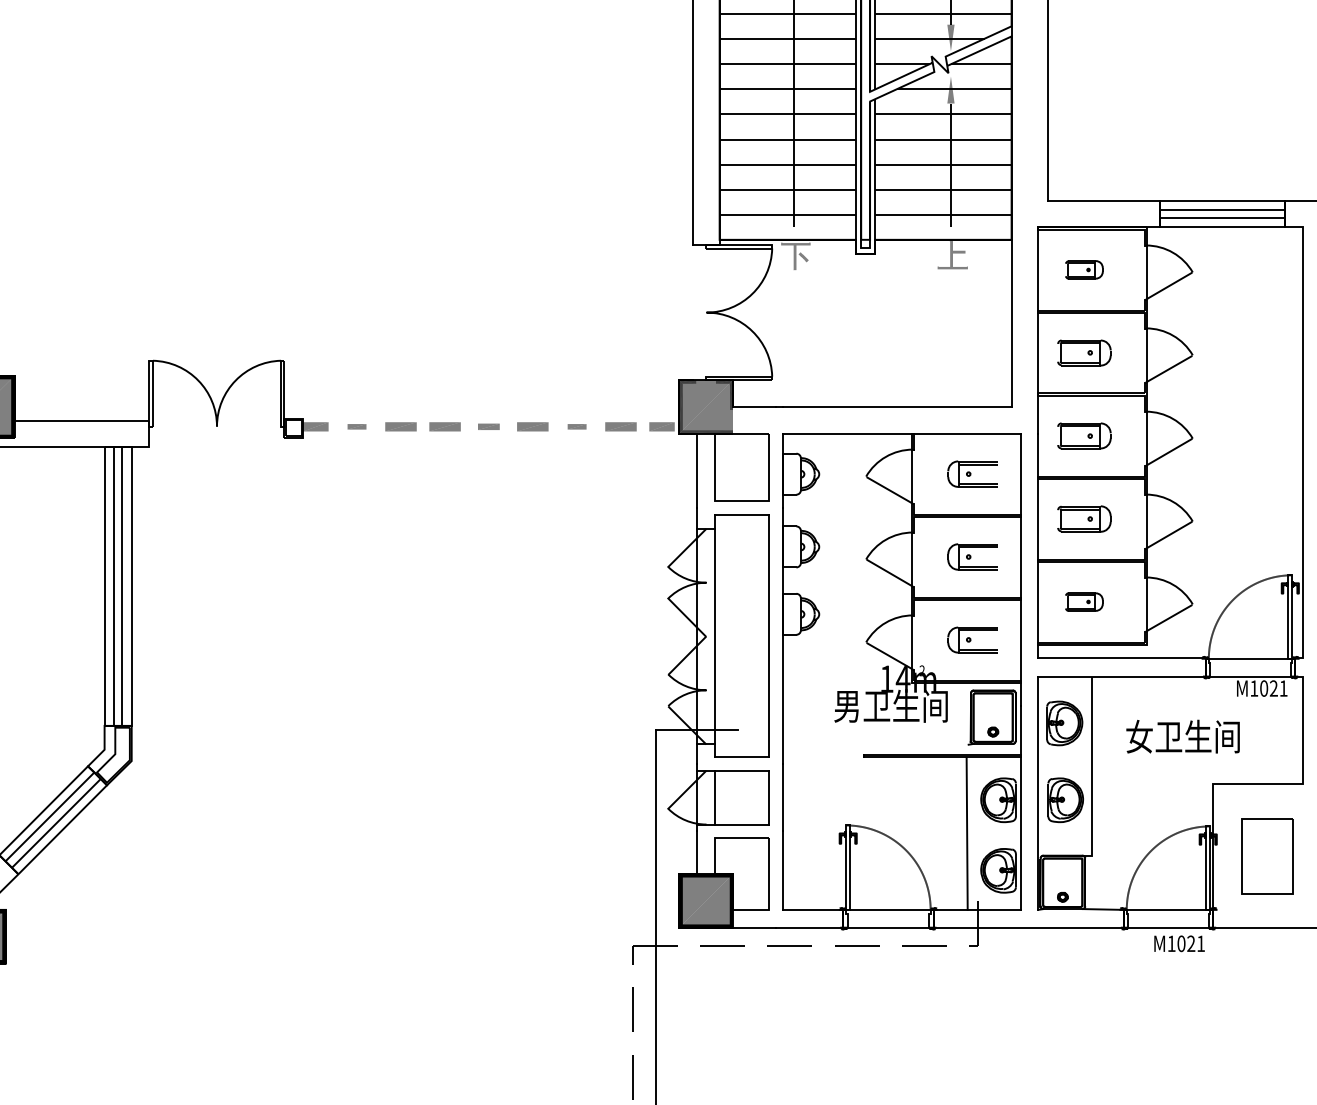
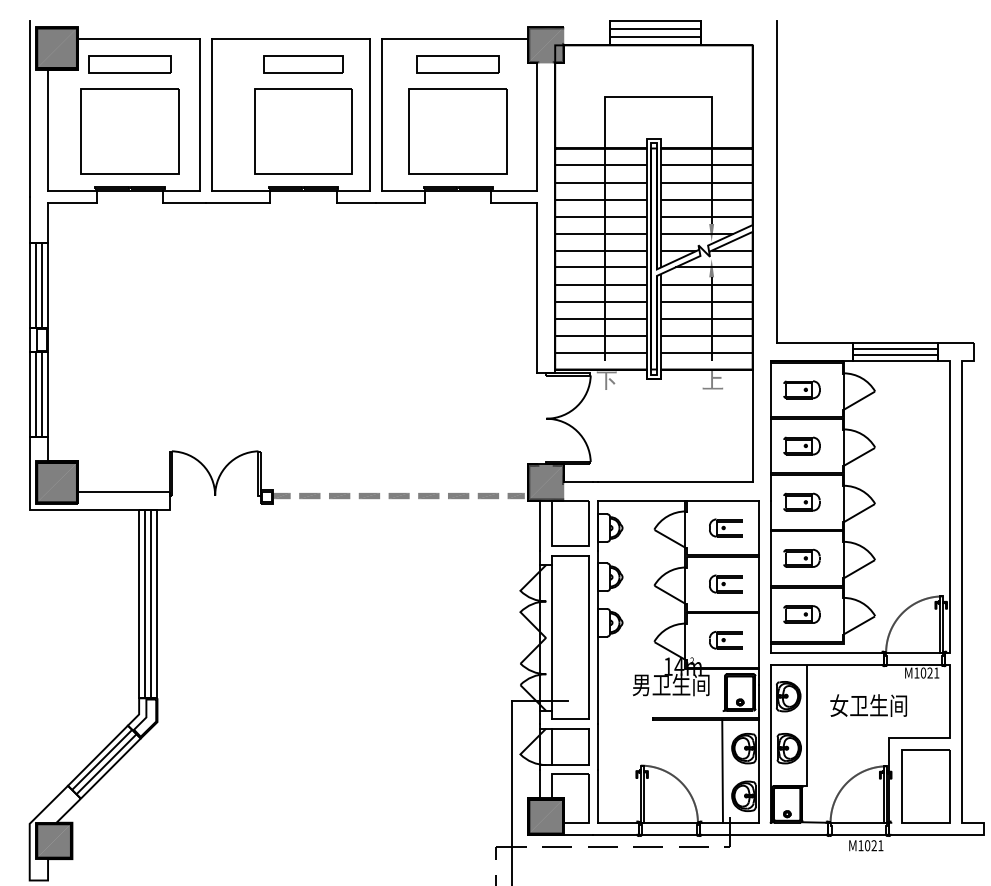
part: (1083, 269) -> (801, 389), size x1.43
part: (356, 426) -> (309, 495), size x1.67
part: (488, 426) -> (398, 495), size x1.43
part: (576, 426) -> (458, 495), size x1.67
part: (1083, 601) -> (801, 614), size x1.43
part: (1267, 856) -> (925, 786), size x1.43

